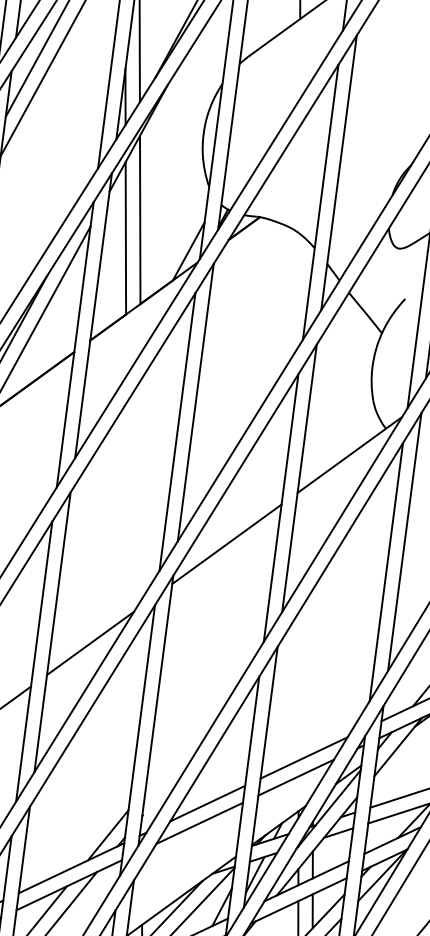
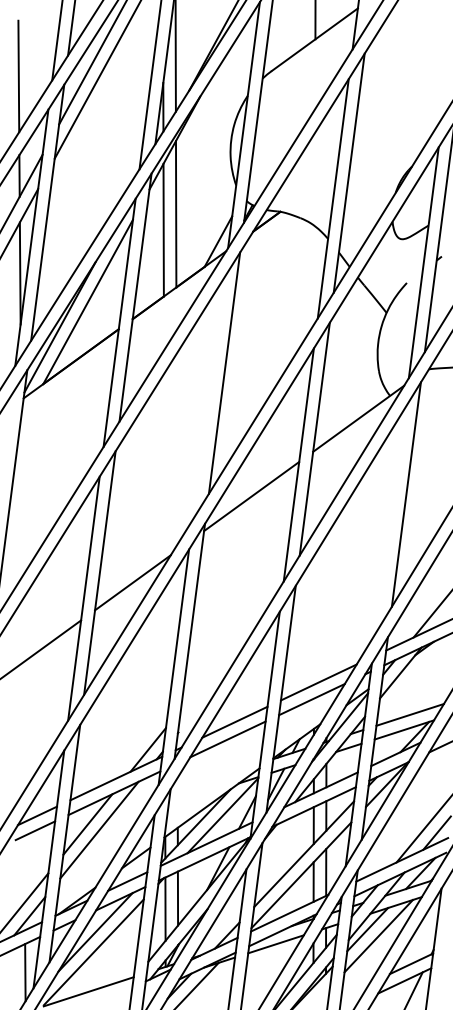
line: (177, 431) -> (208, 398), removed
line: (385, 571) -> (389, 520), removed

